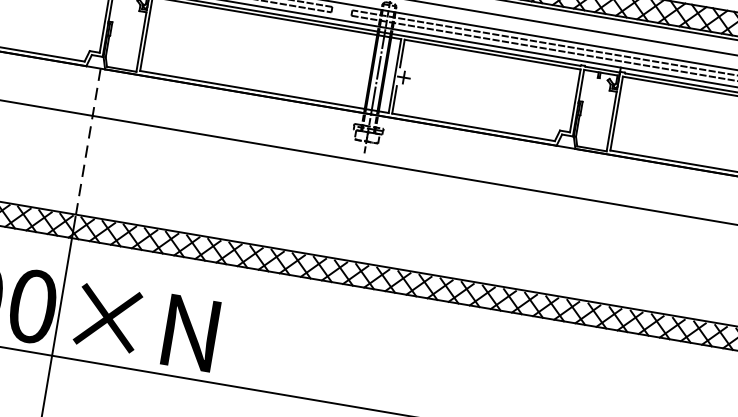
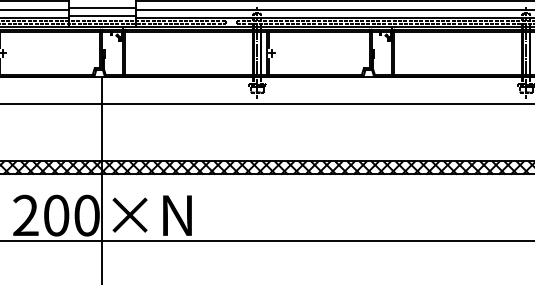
line: (88, 141) -> (102, 118), dashed -> solid

